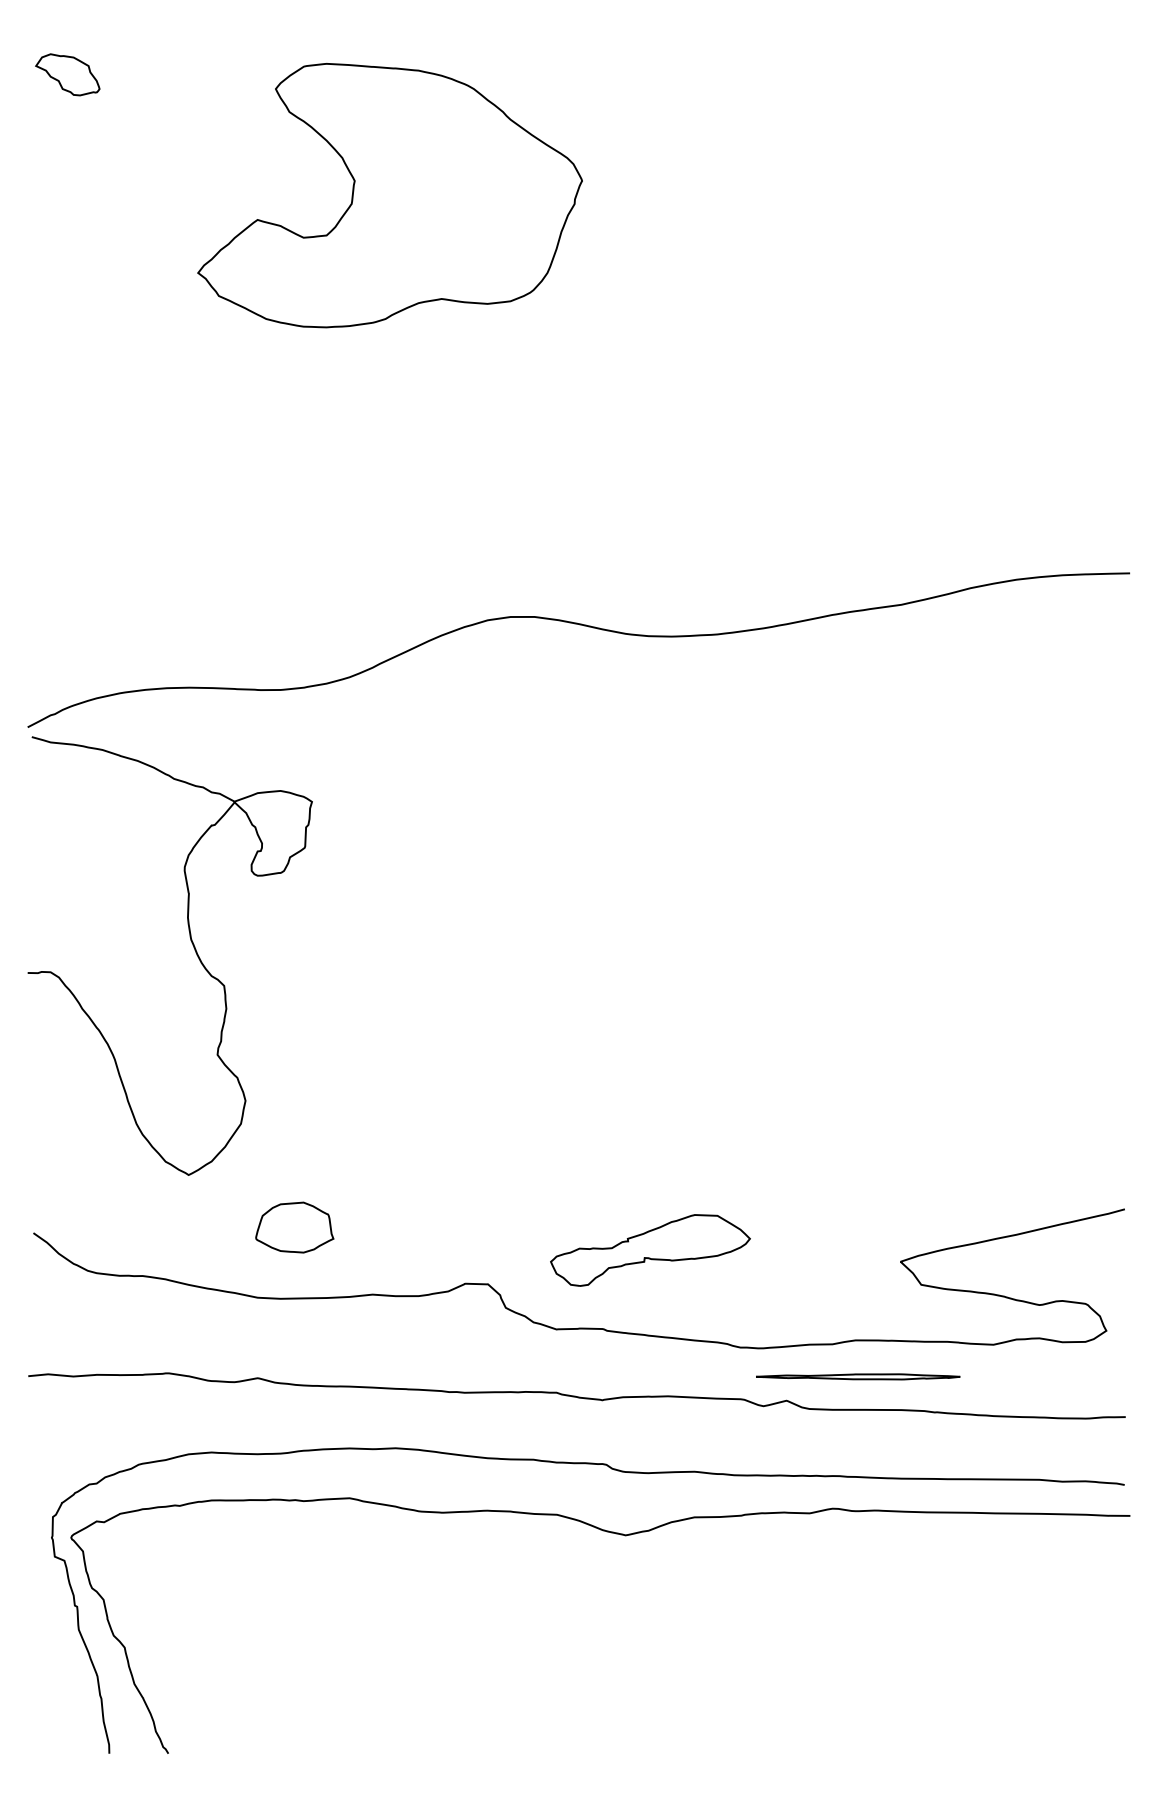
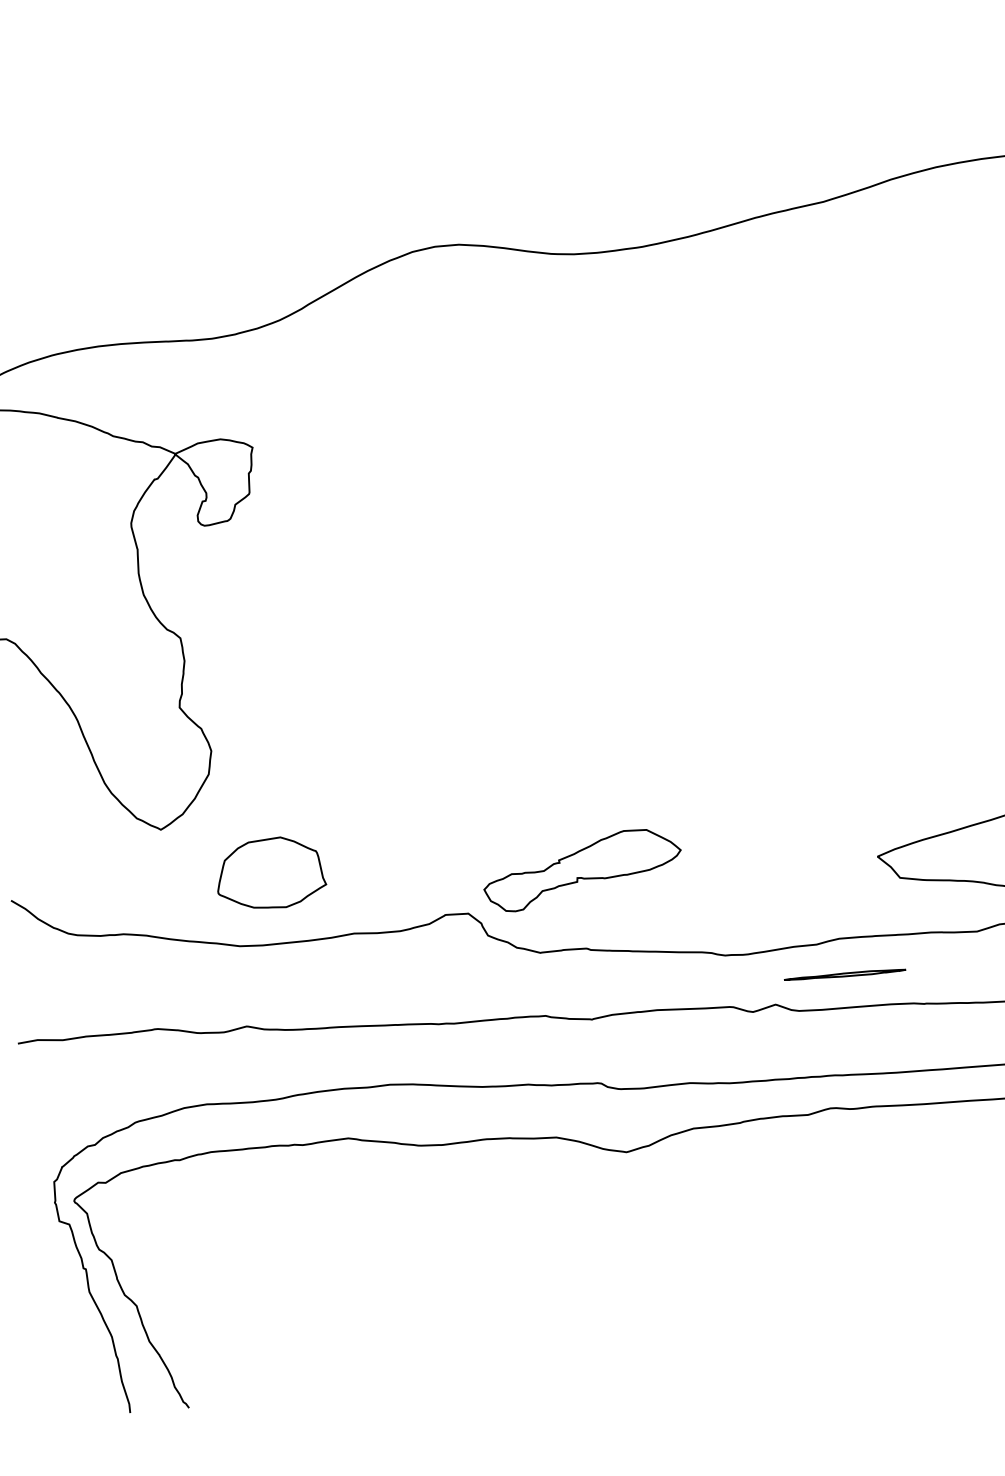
part: (294, 1227) -> (270, 873), size x1.4
part: (650, 1250) -> (582, 870), moved
part: (858, 1376) -> (845, 974), size x0.6

